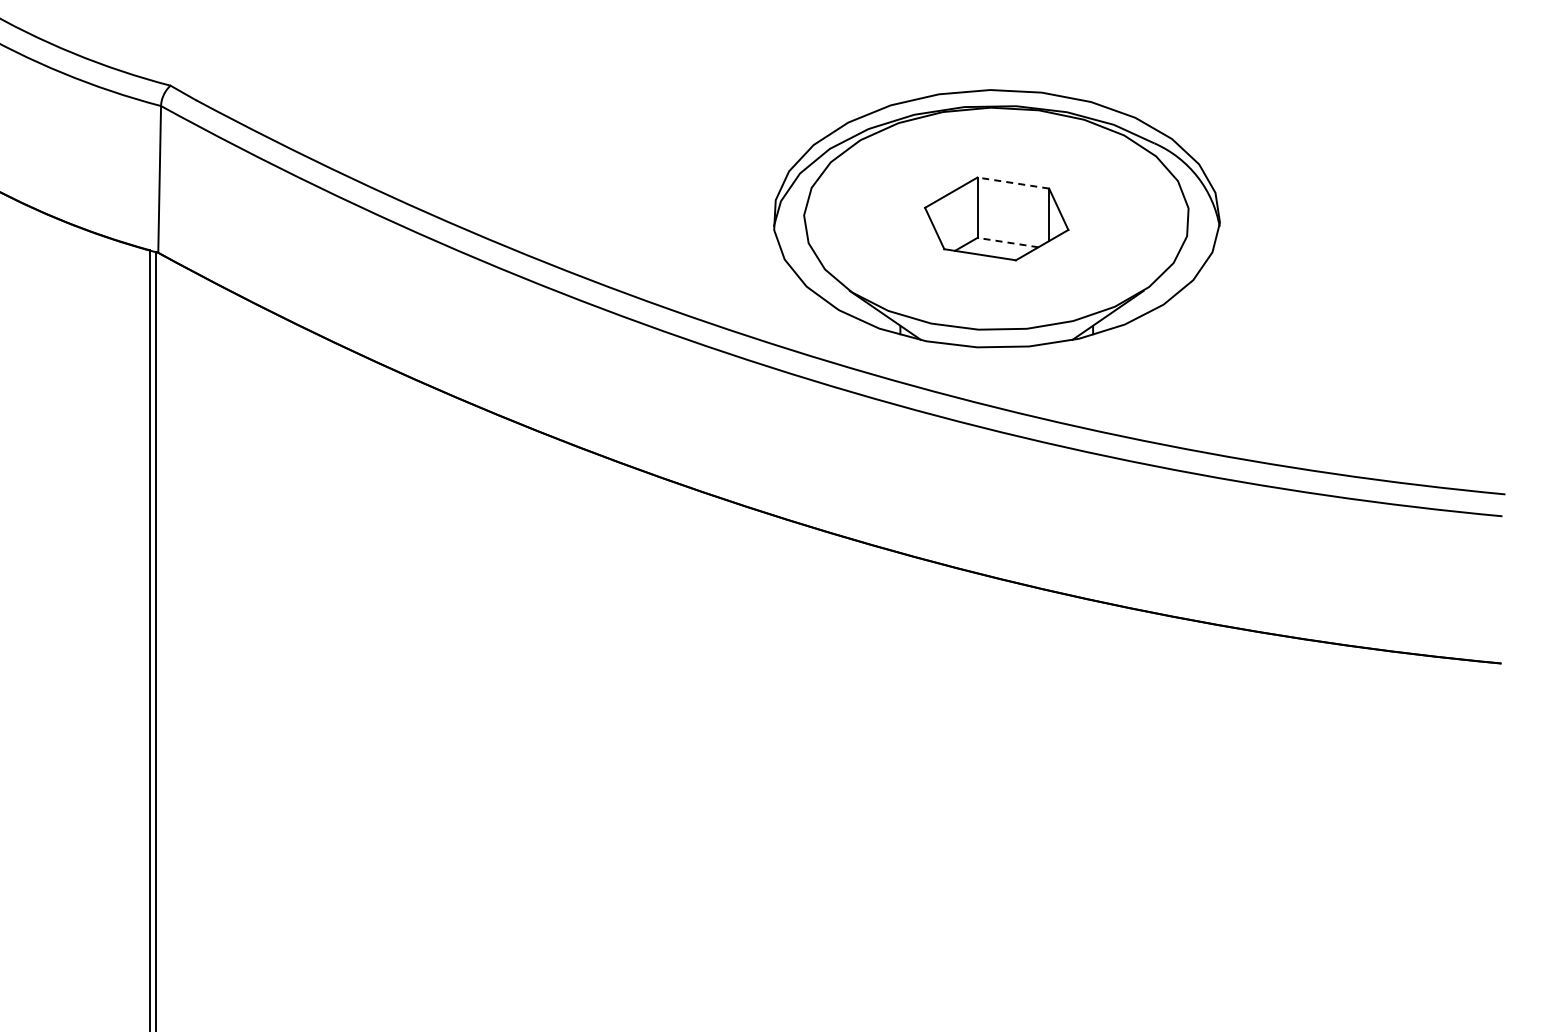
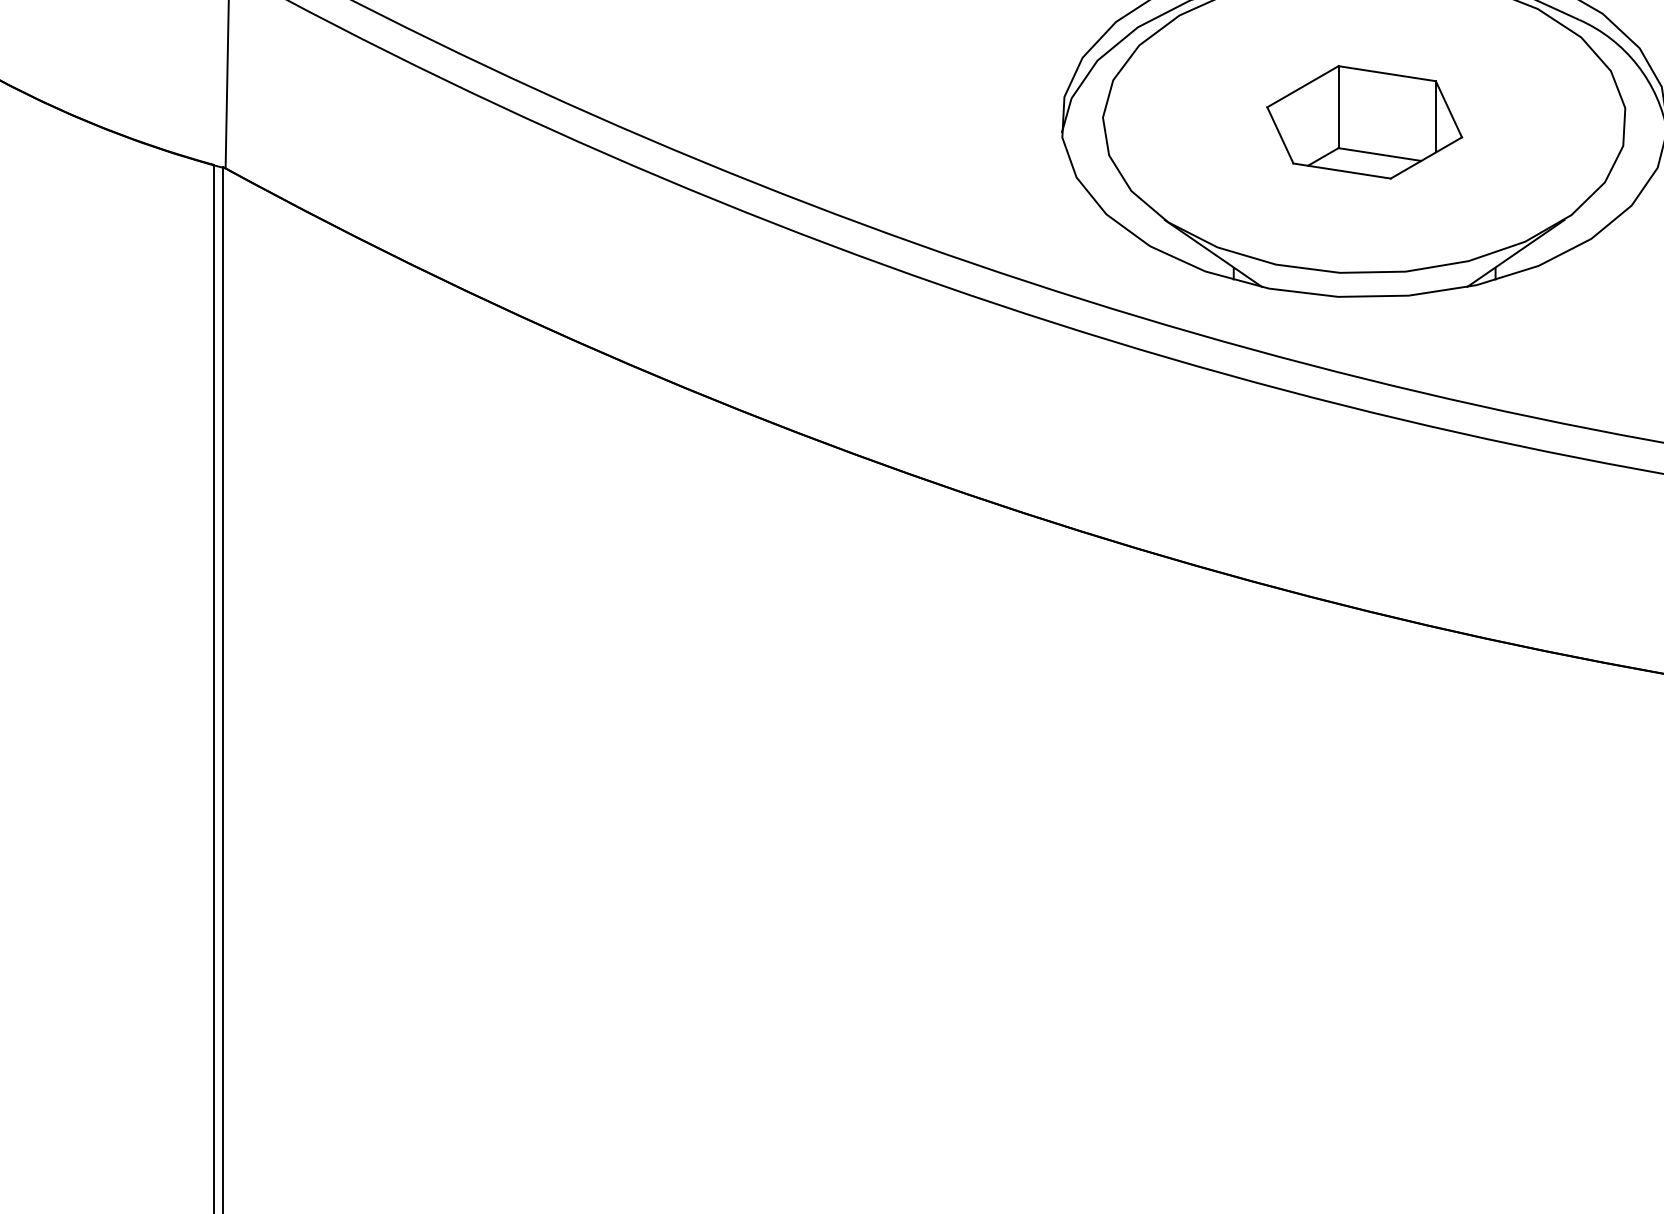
line: (1012, 183) -> (1386, 74), dashed -> solid
line: (1007, 242) -> (1379, 154), dashed -> solid

